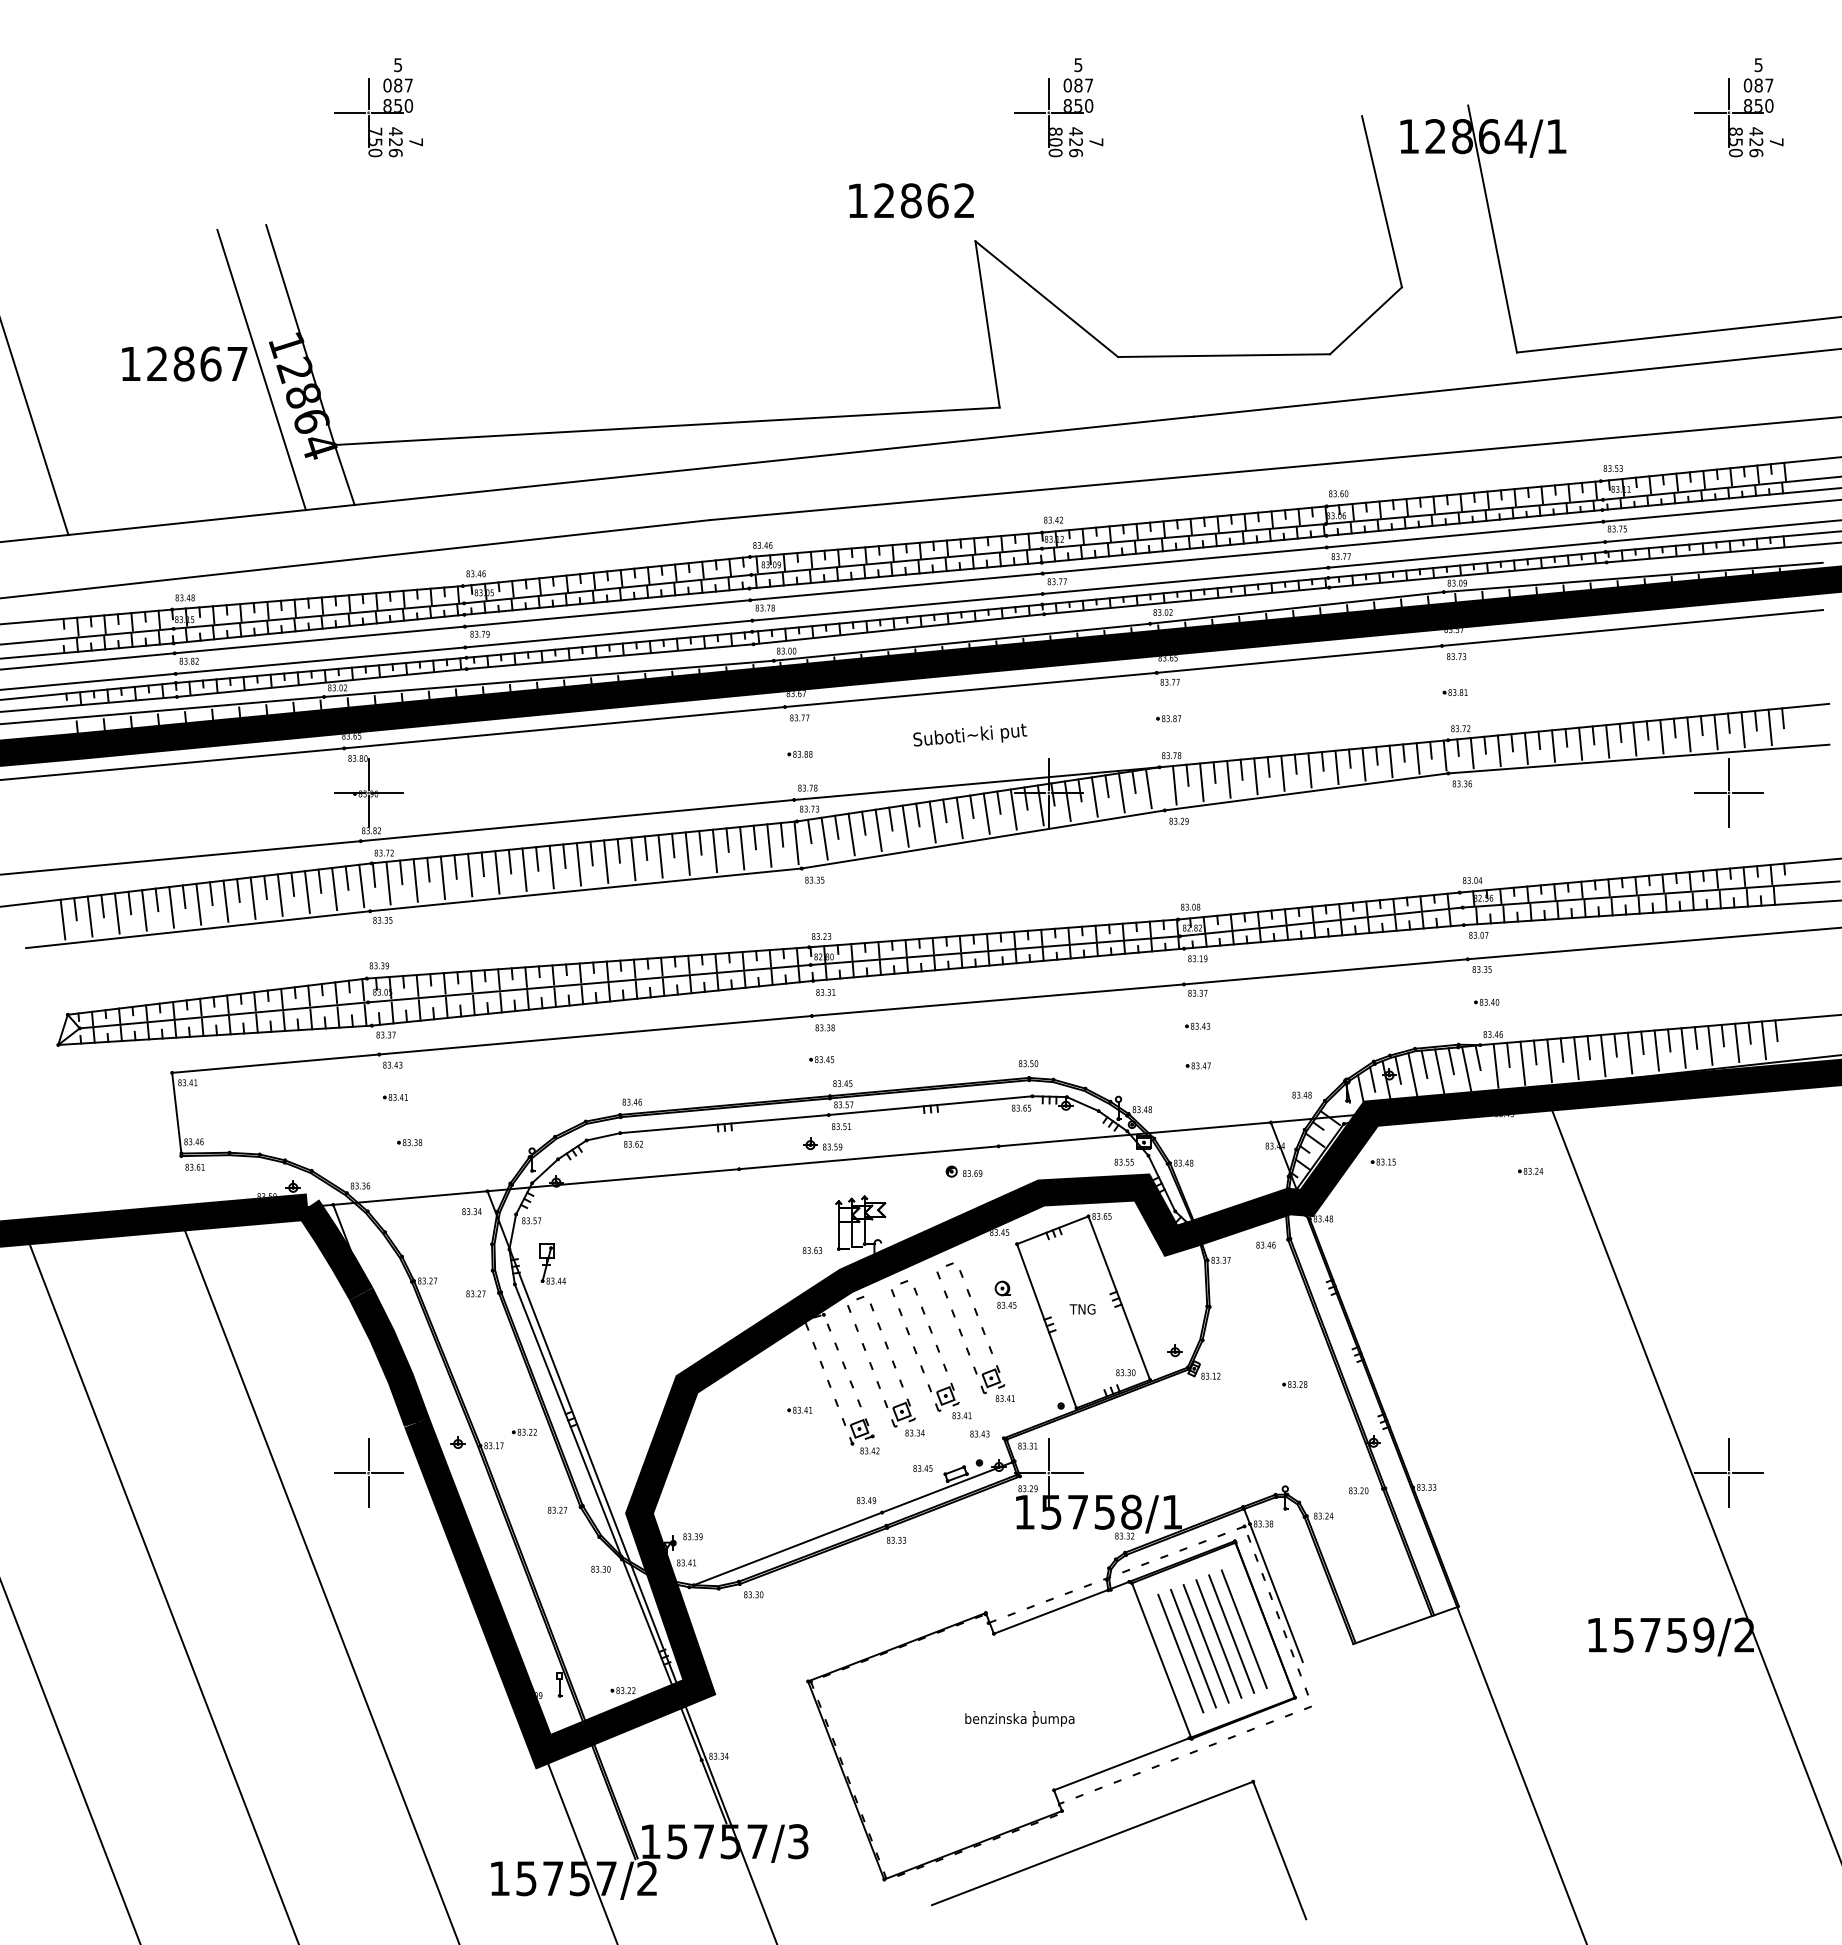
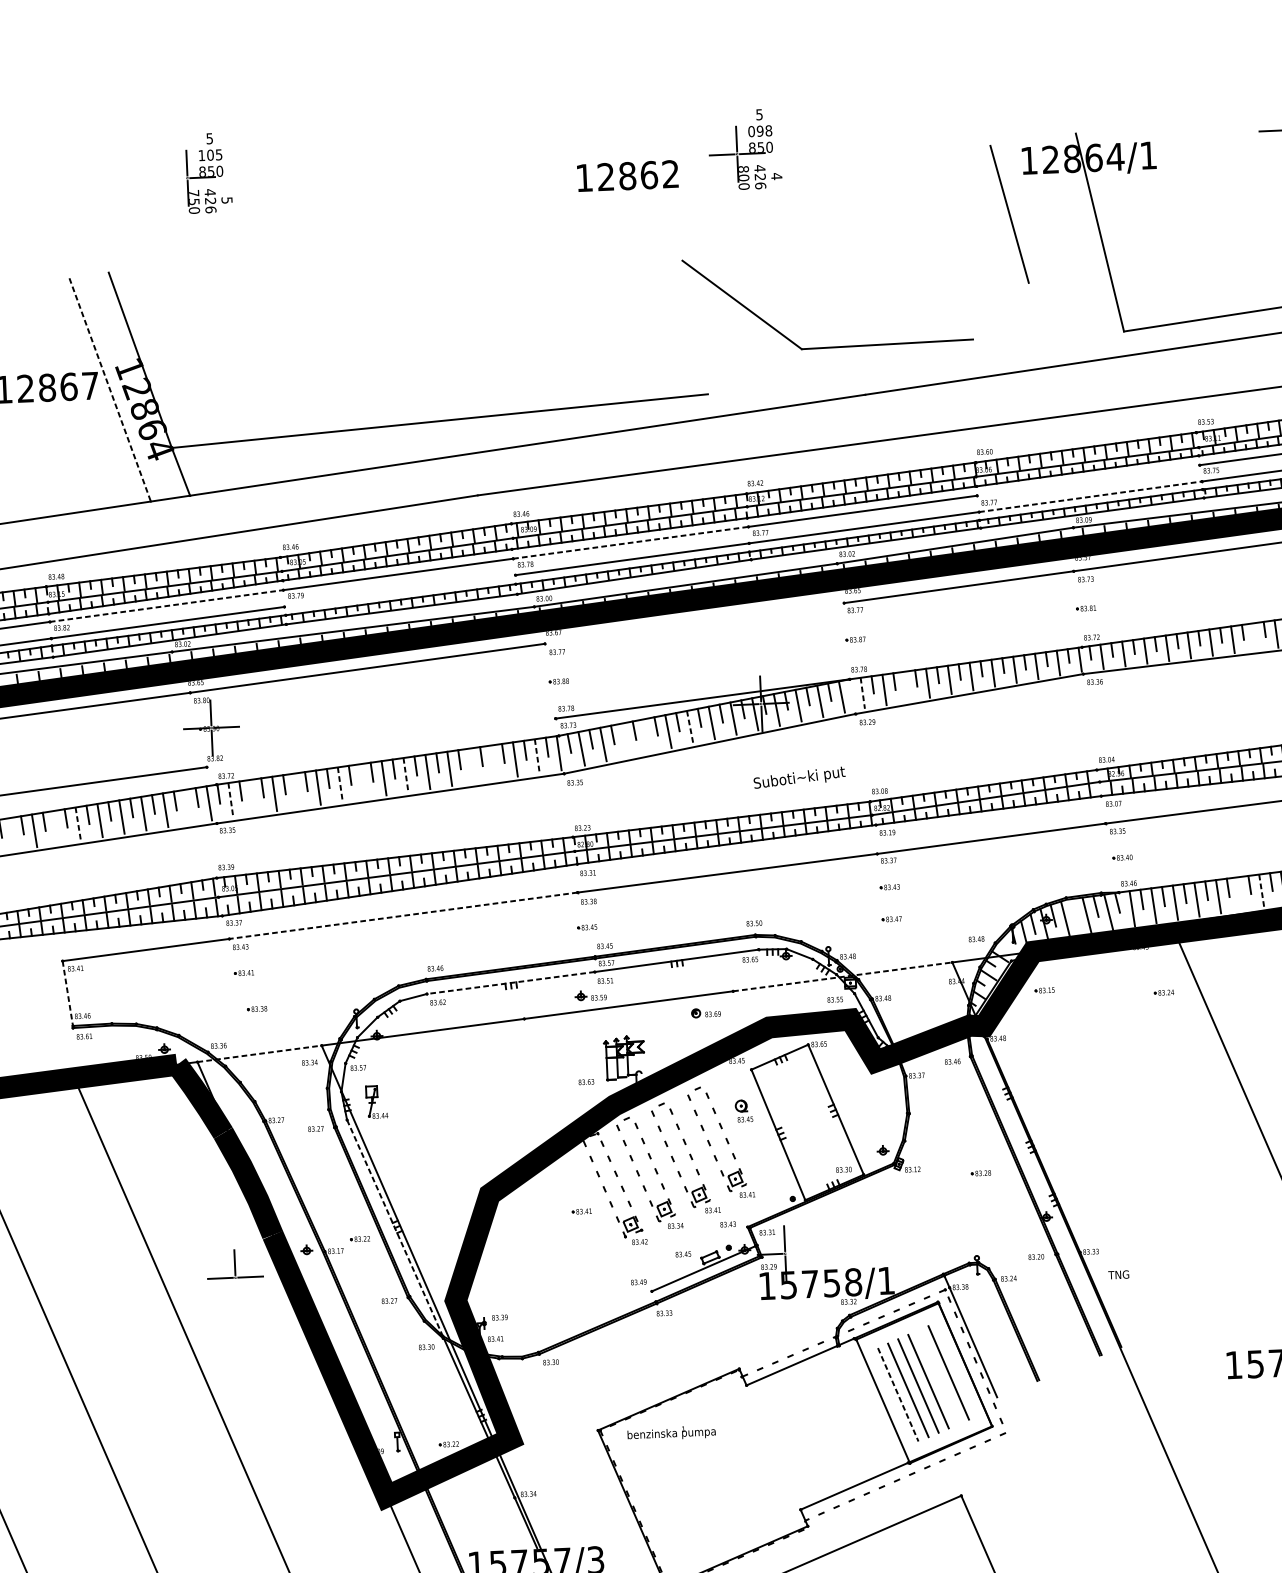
text: (397, 85) -> (209, 155), 087 -> 105
text: (1083, 85) -> (764, 131), 087 -> 098
line: (349, 112) -> (172, 178), removed
text: (1096, 141) -> (776, 175), 7 -> 4
text: (415, 142) -> (226, 200), 7 -> 5
text: (911, 200) -> (627, 175), moved
line: (1365, 320) -> (1000, 310), removed
line: (987, 324) -> (695, 327), removed
line: (261, 369) -> (110, 389), solid -> dashed
line: (1464, 534) -> (1088, 480), removed
line: (1467, 554) -> (1091, 496), solid -> dashed
line: (896, 586) -> (630, 542), solid -> dashed
line: (608, 633) -> (399, 590), removed
line: (319, 639) -> (166, 605), solid -> dashed
line: (970, 689) -> (694, 623), removed
text: (970, 734) -> (799, 777), moved
line: (1661, 736) -> (1254, 636), removed
line: (1228, 778) -> (905, 685), removed
line: (1174, 785) -> (862, 693), solid -> dashed
line: (959, 818) -> (689, 727), solid -> dashed
line: (577, 820) -> (381, 742), removed
line: (905, 825) -> (646, 735), removed
line: (878, 829) -> (624, 739), removed
line: (769, 846) -> (537, 757), solid -> dashed
line: (714, 850) -> (493, 762), removed
line: (687, 853) -> (471, 765), removed
line: (606, 862) -> (406, 775), solid -> dashed
line: (551, 866) -> (361, 780), removed
line: (524, 870) -> (340, 785), solid -> dashed
line: (470, 874) -> (296, 790), removed
line: (415, 880) -> (252, 797), removed
line: (388, 883) -> (230, 800), solid -> dashed
line: (334, 888) -> (187, 806), removed
line: (198, 904) -> (78, 824), solid -> dashed
line: (171, 907) -> (56, 827), removed
line: (116, 913) -> (12, 834), removed
line: (595, 1035) -> (403, 915), solid -> dashed
line: (1656, 1050) -> (1261, 890), solid -> dashed
line: (1629, 1052) -> (1239, 893), removed
line: (1424, 1064) -> (1074, 910), removed
line: (176, 1113) -> (67, 993), solid -> dashed
line: (724, 1124) -> (510, 983), solid -> dashed
line: (1134, 1134) -> (842, 976), solid -> dashed
line: (410, 1197) -> (259, 1053), solid -> dashed
text: (1082, 1309) -> (1118, 1274), moved
line: (568, 1421) -> (395, 1228), solid -> dashed
line: (1067, 1473) -> (800, 1253), removed
line: (368, 1491) -> (236, 1292), removed
line: (787, 1548) -> (576, 1323), removed
line: (1405, 1625) -> (1078, 1364), removed
line: (1231, 1633) -> (938, 1376), removed
line: (1180, 1653) -> (898, 1394), solid -> dashed
text: (1019, 1718) -> (671, 1432), moved

